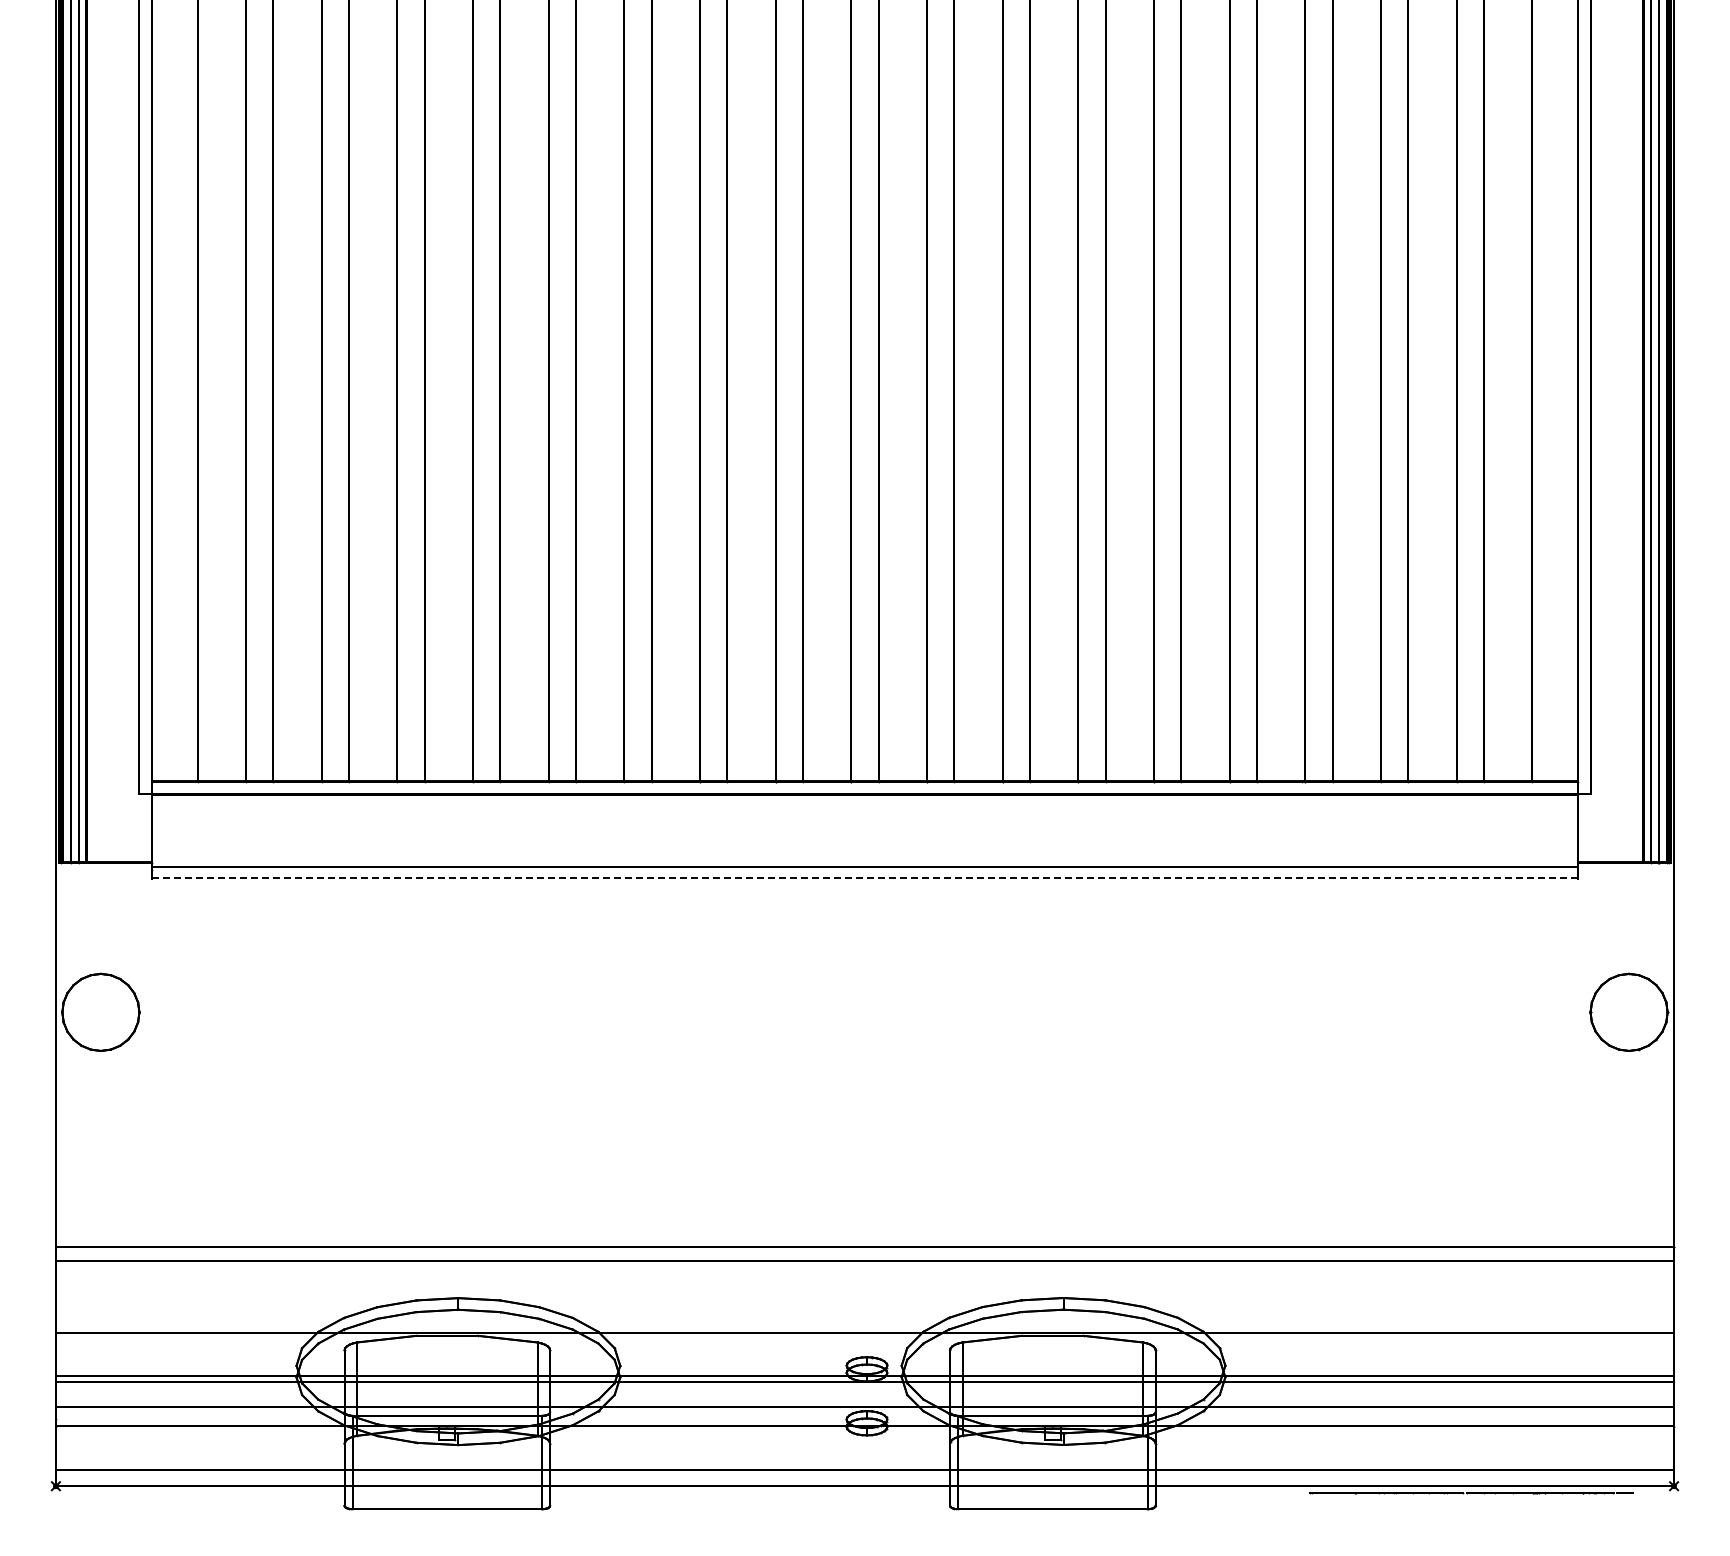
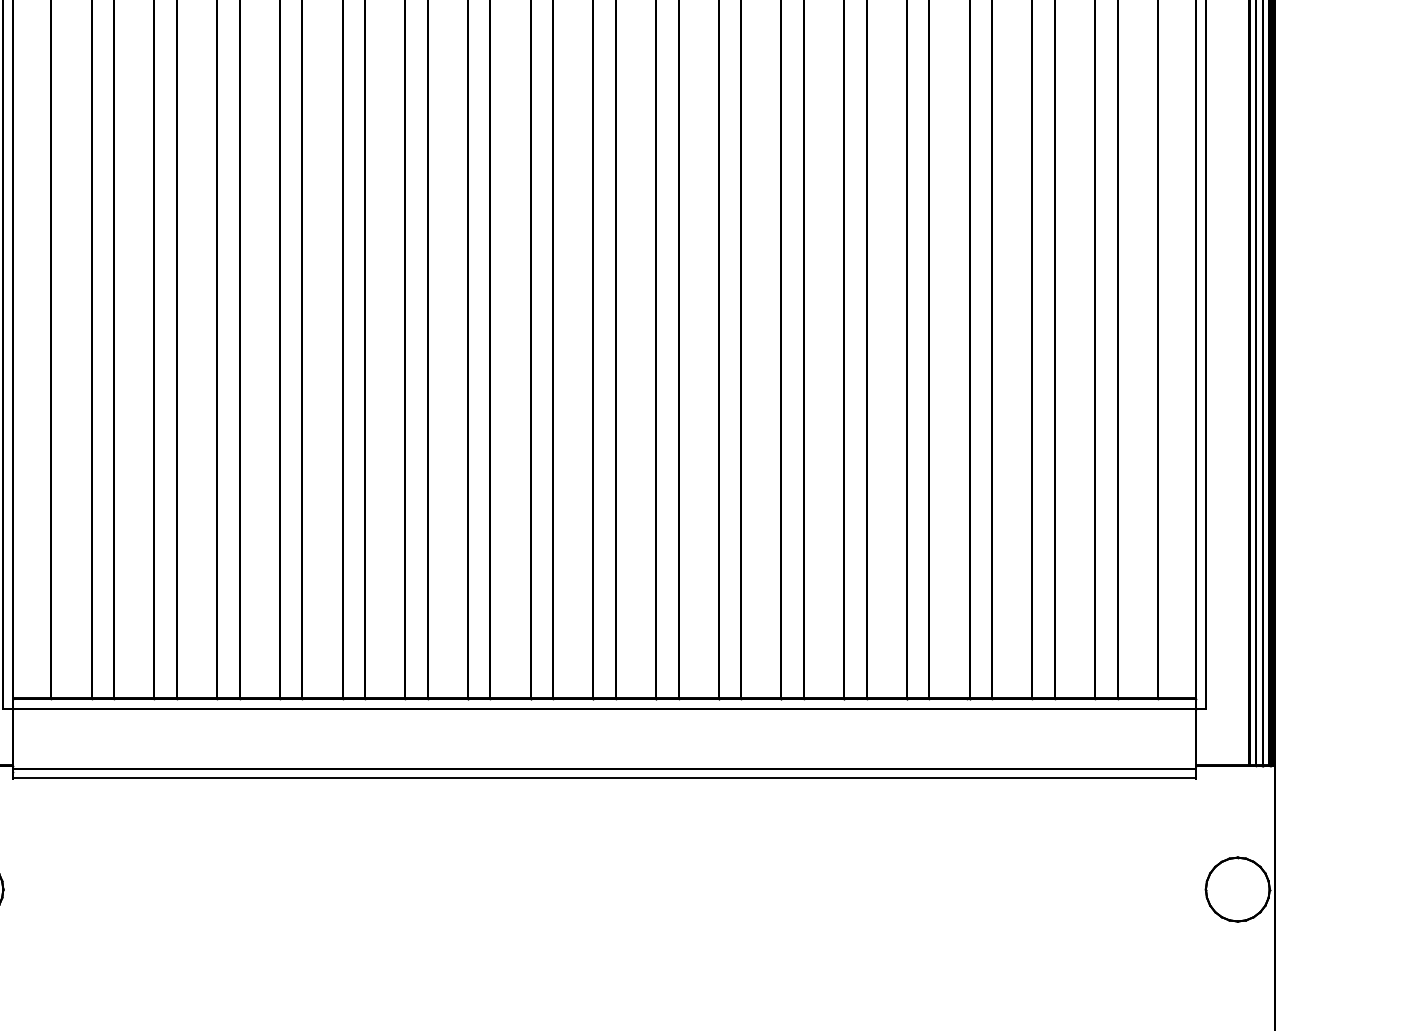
line: (864, 878) -> (604, 778), dashed -> solid

